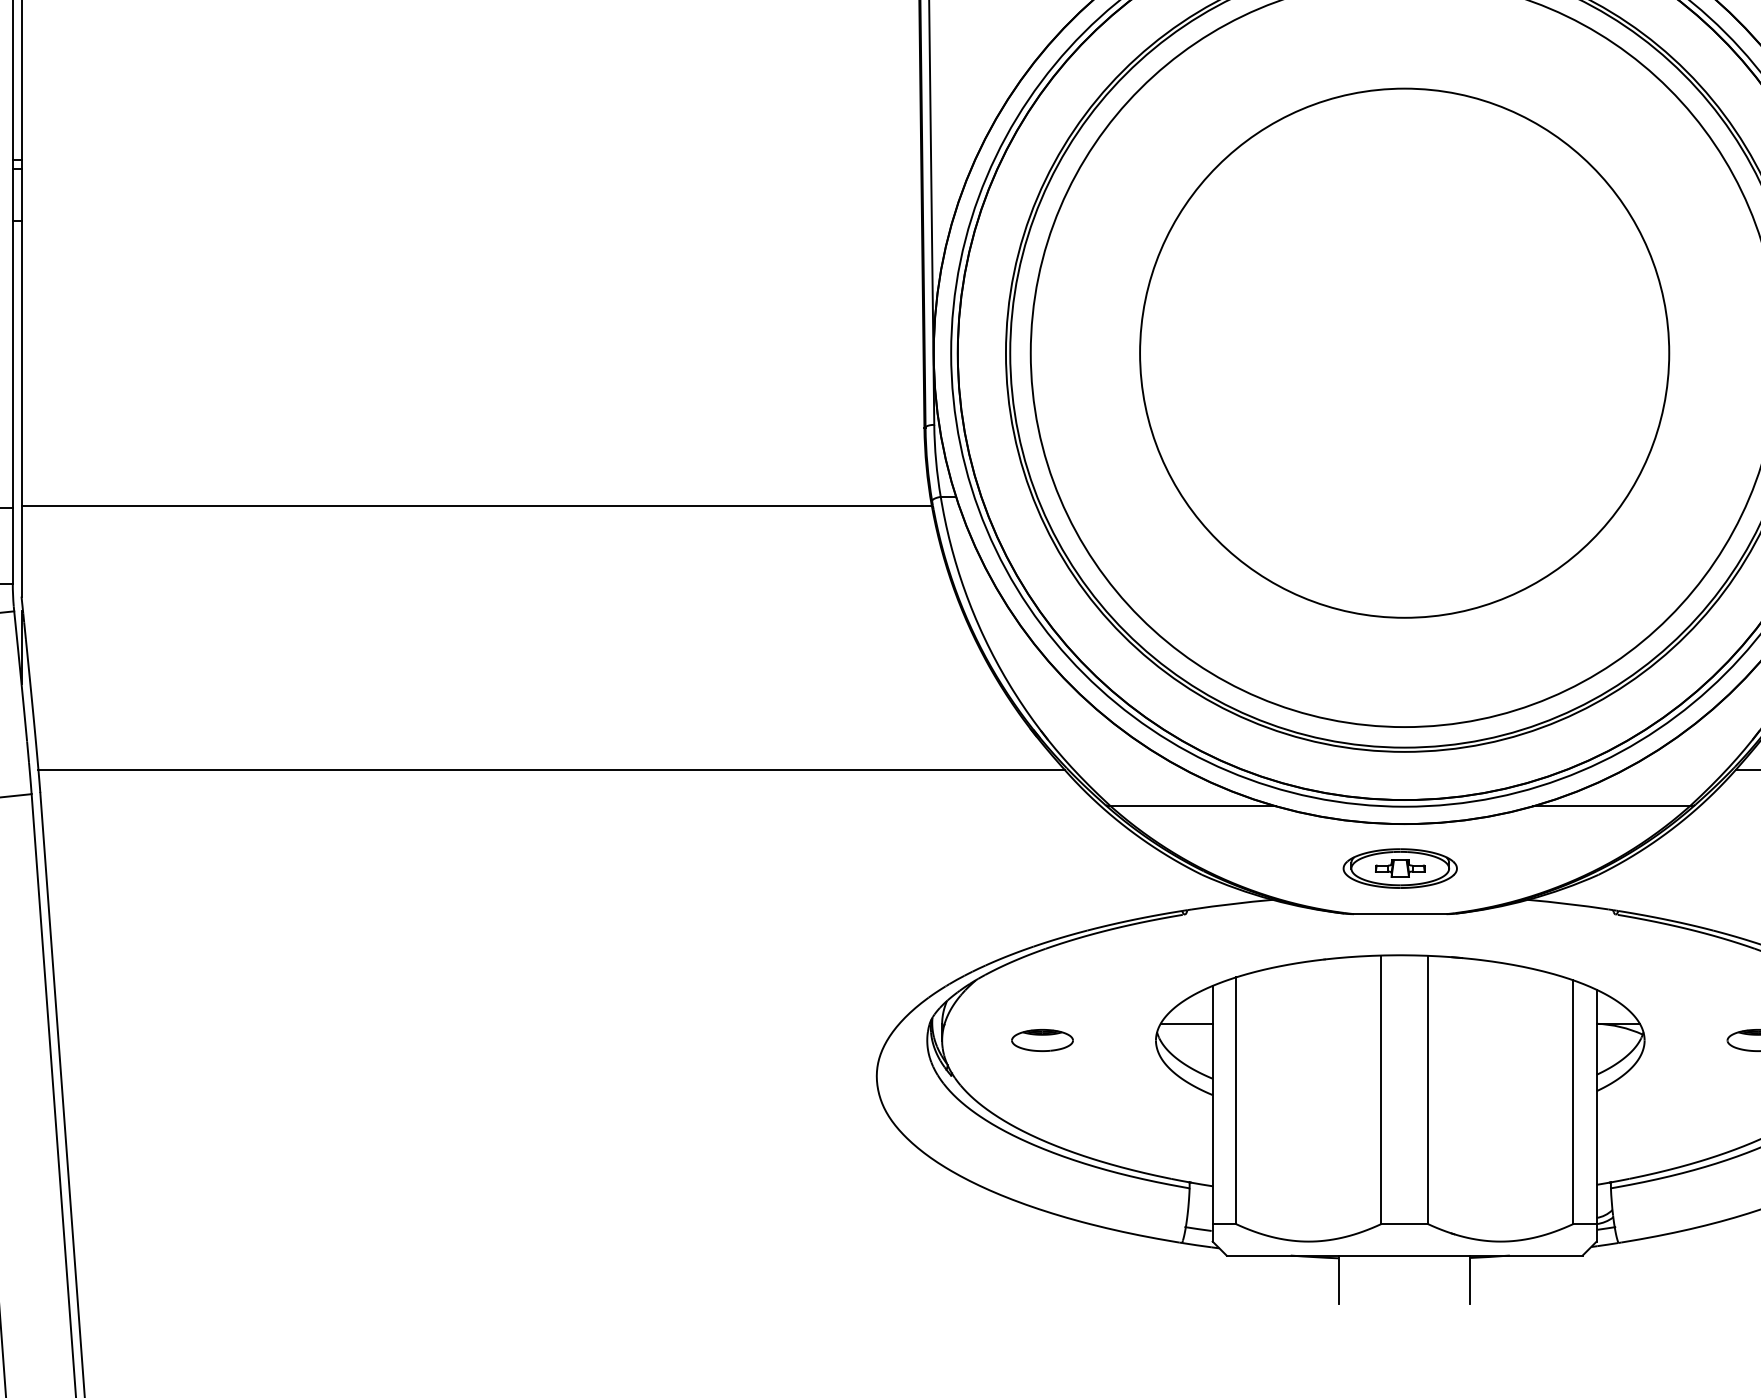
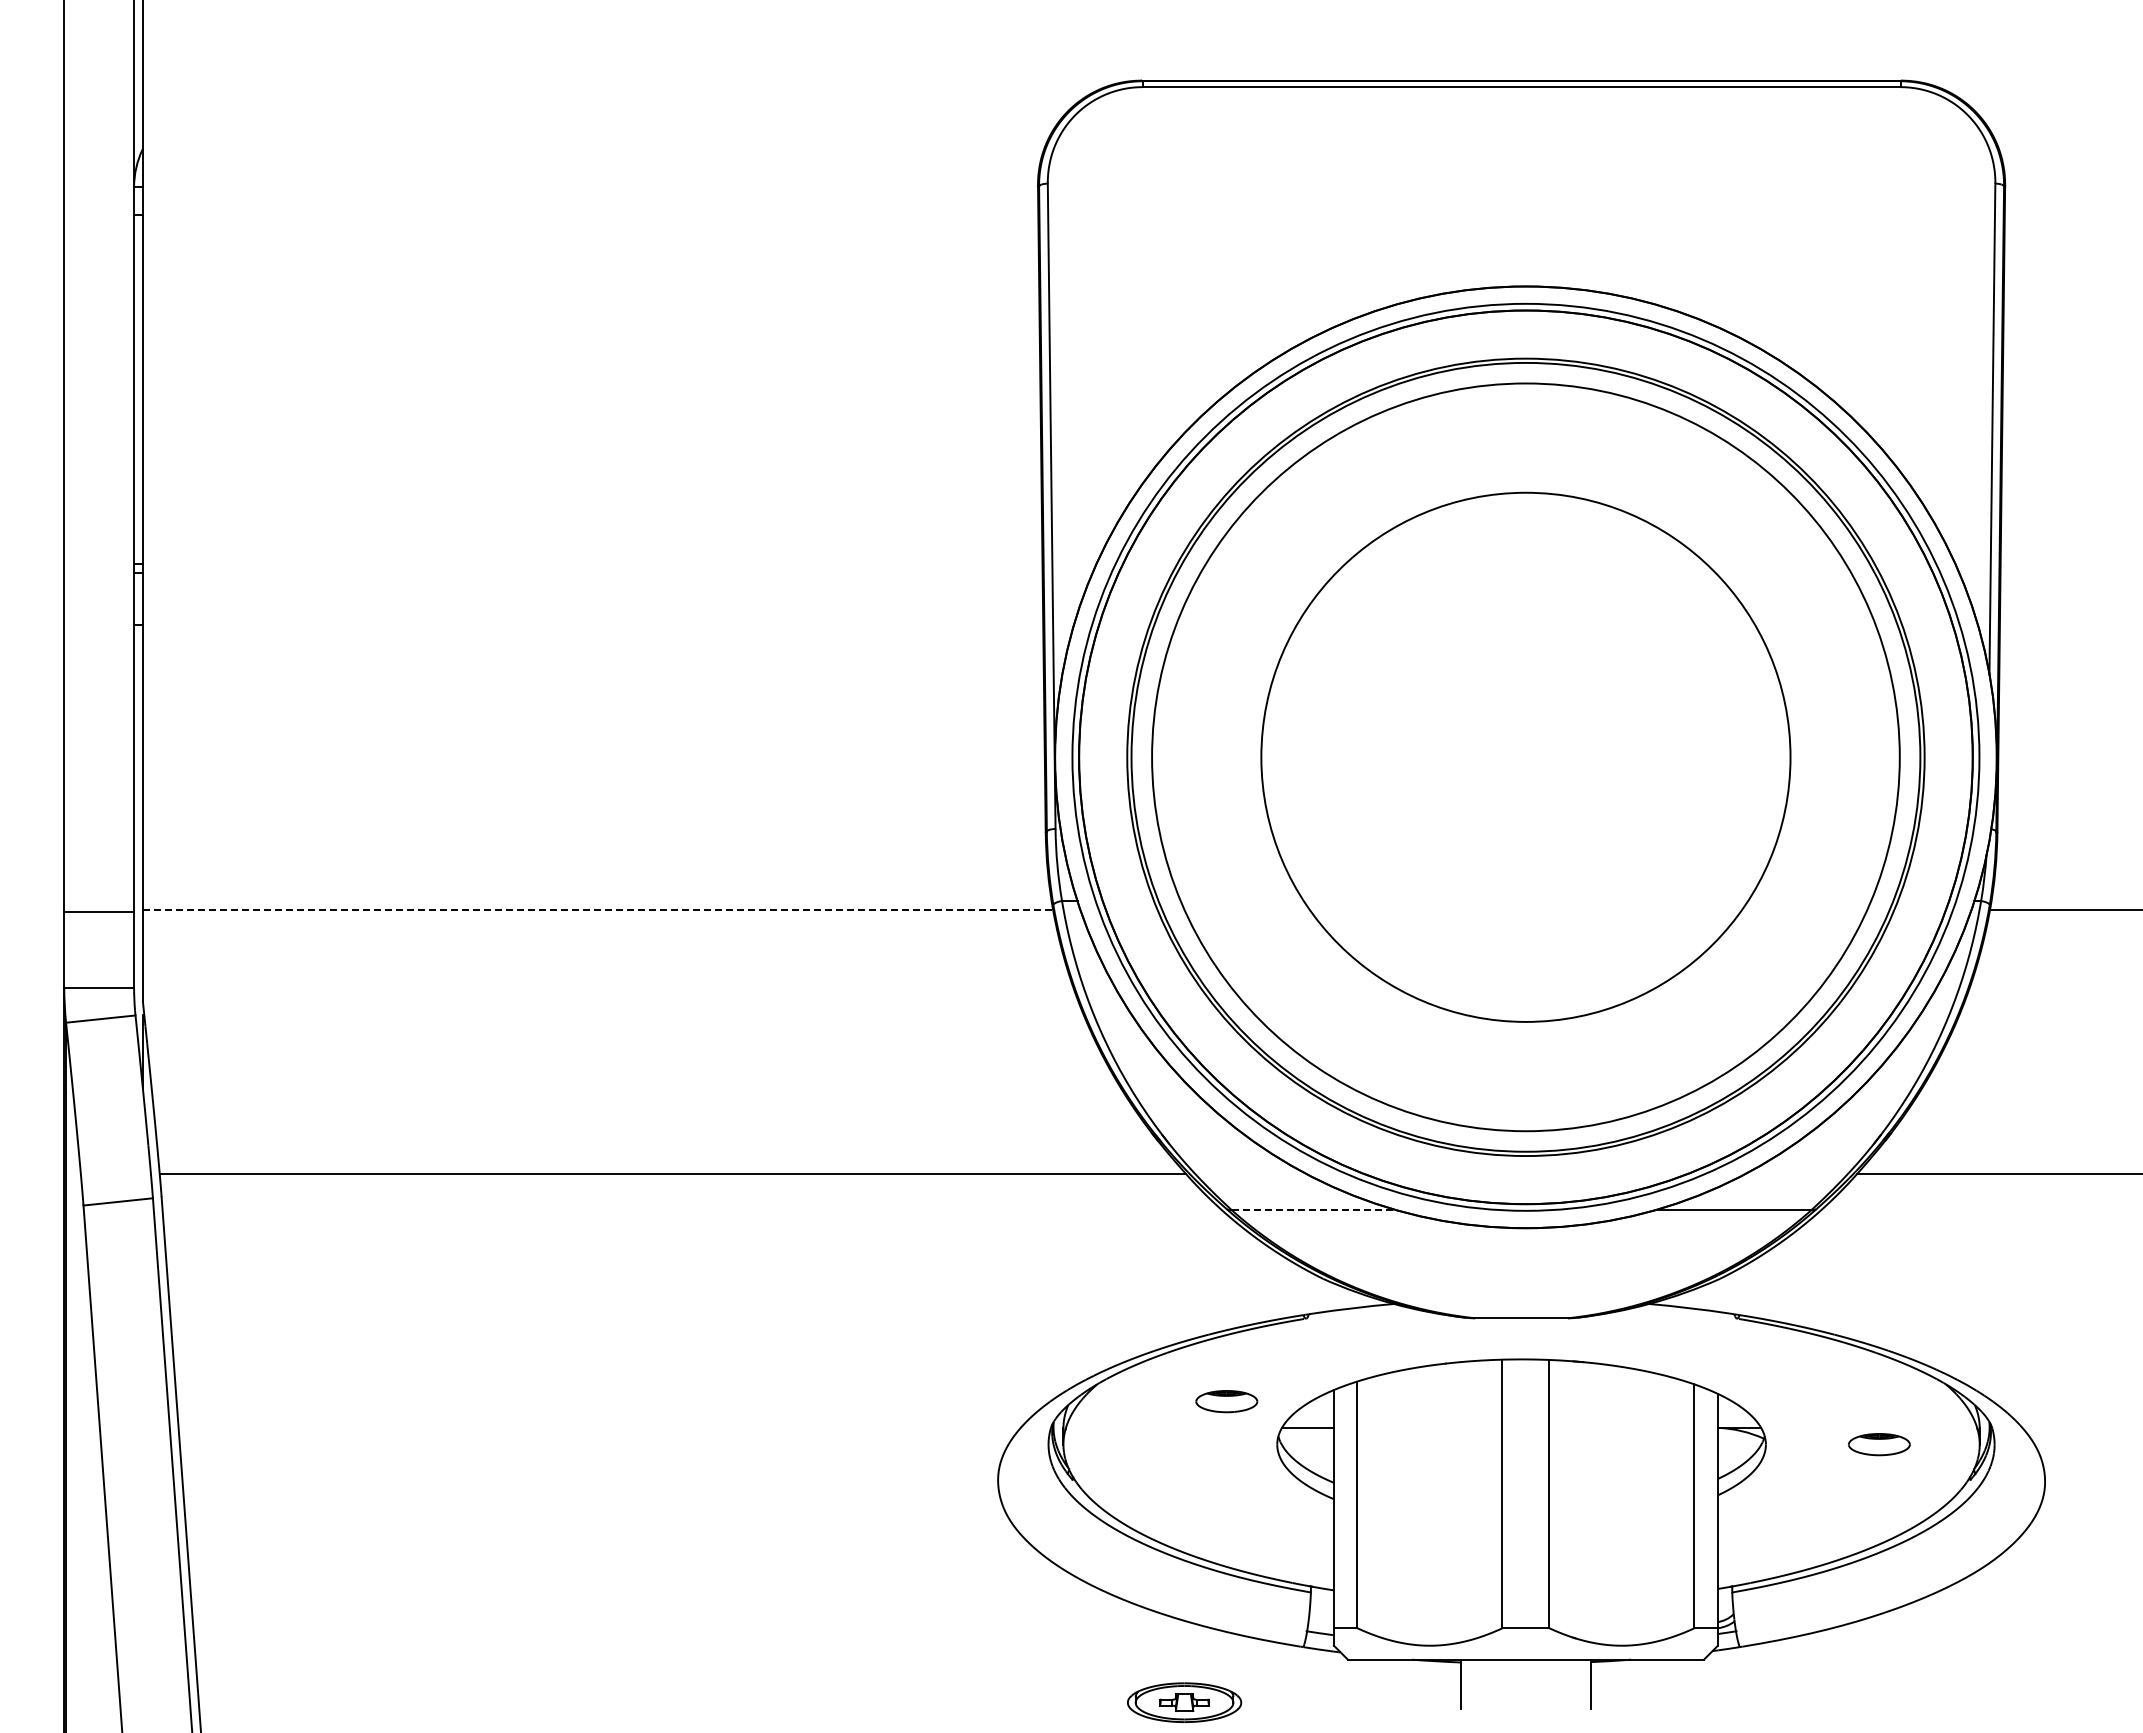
line: (477, 506) -> (598, 910), solid -> dashed
line: (1193, 806) -> (1314, 1210), solid -> dashed
part: (1400, 868) -> (1184, 1702), moved
part: (1042, 1040) -> (1226, 1401), moved

